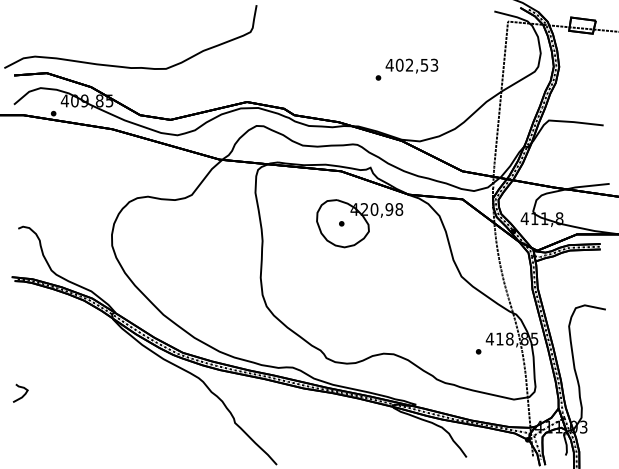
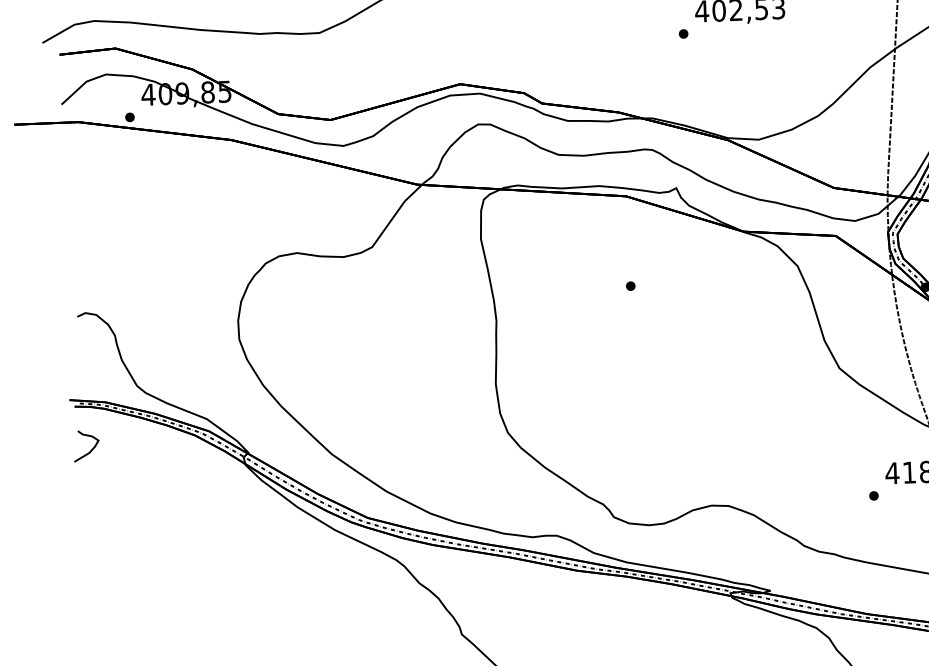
part: (359, 223) -> (661, 284), removed
curve: (23, 394) -> (91, 447), moved

